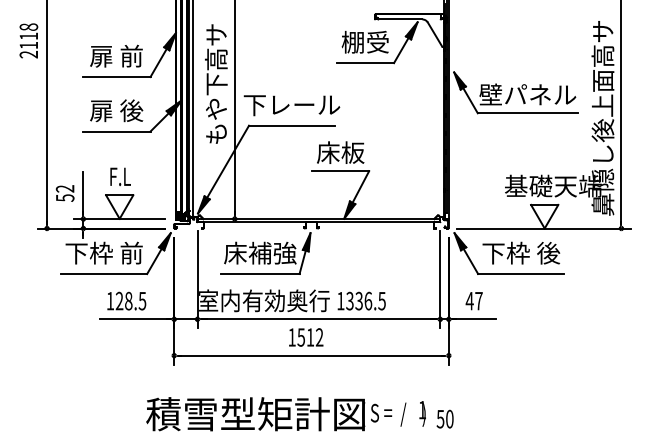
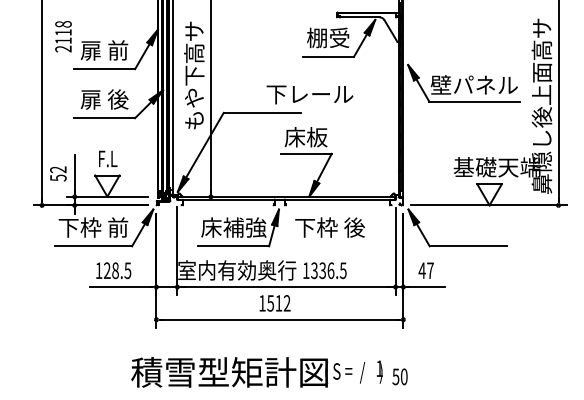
text: (28, 40) -> (63, 36), moved
text: (291, 105) -> (309, 94), moved
text: (521, 252) -> (330, 226), moved

